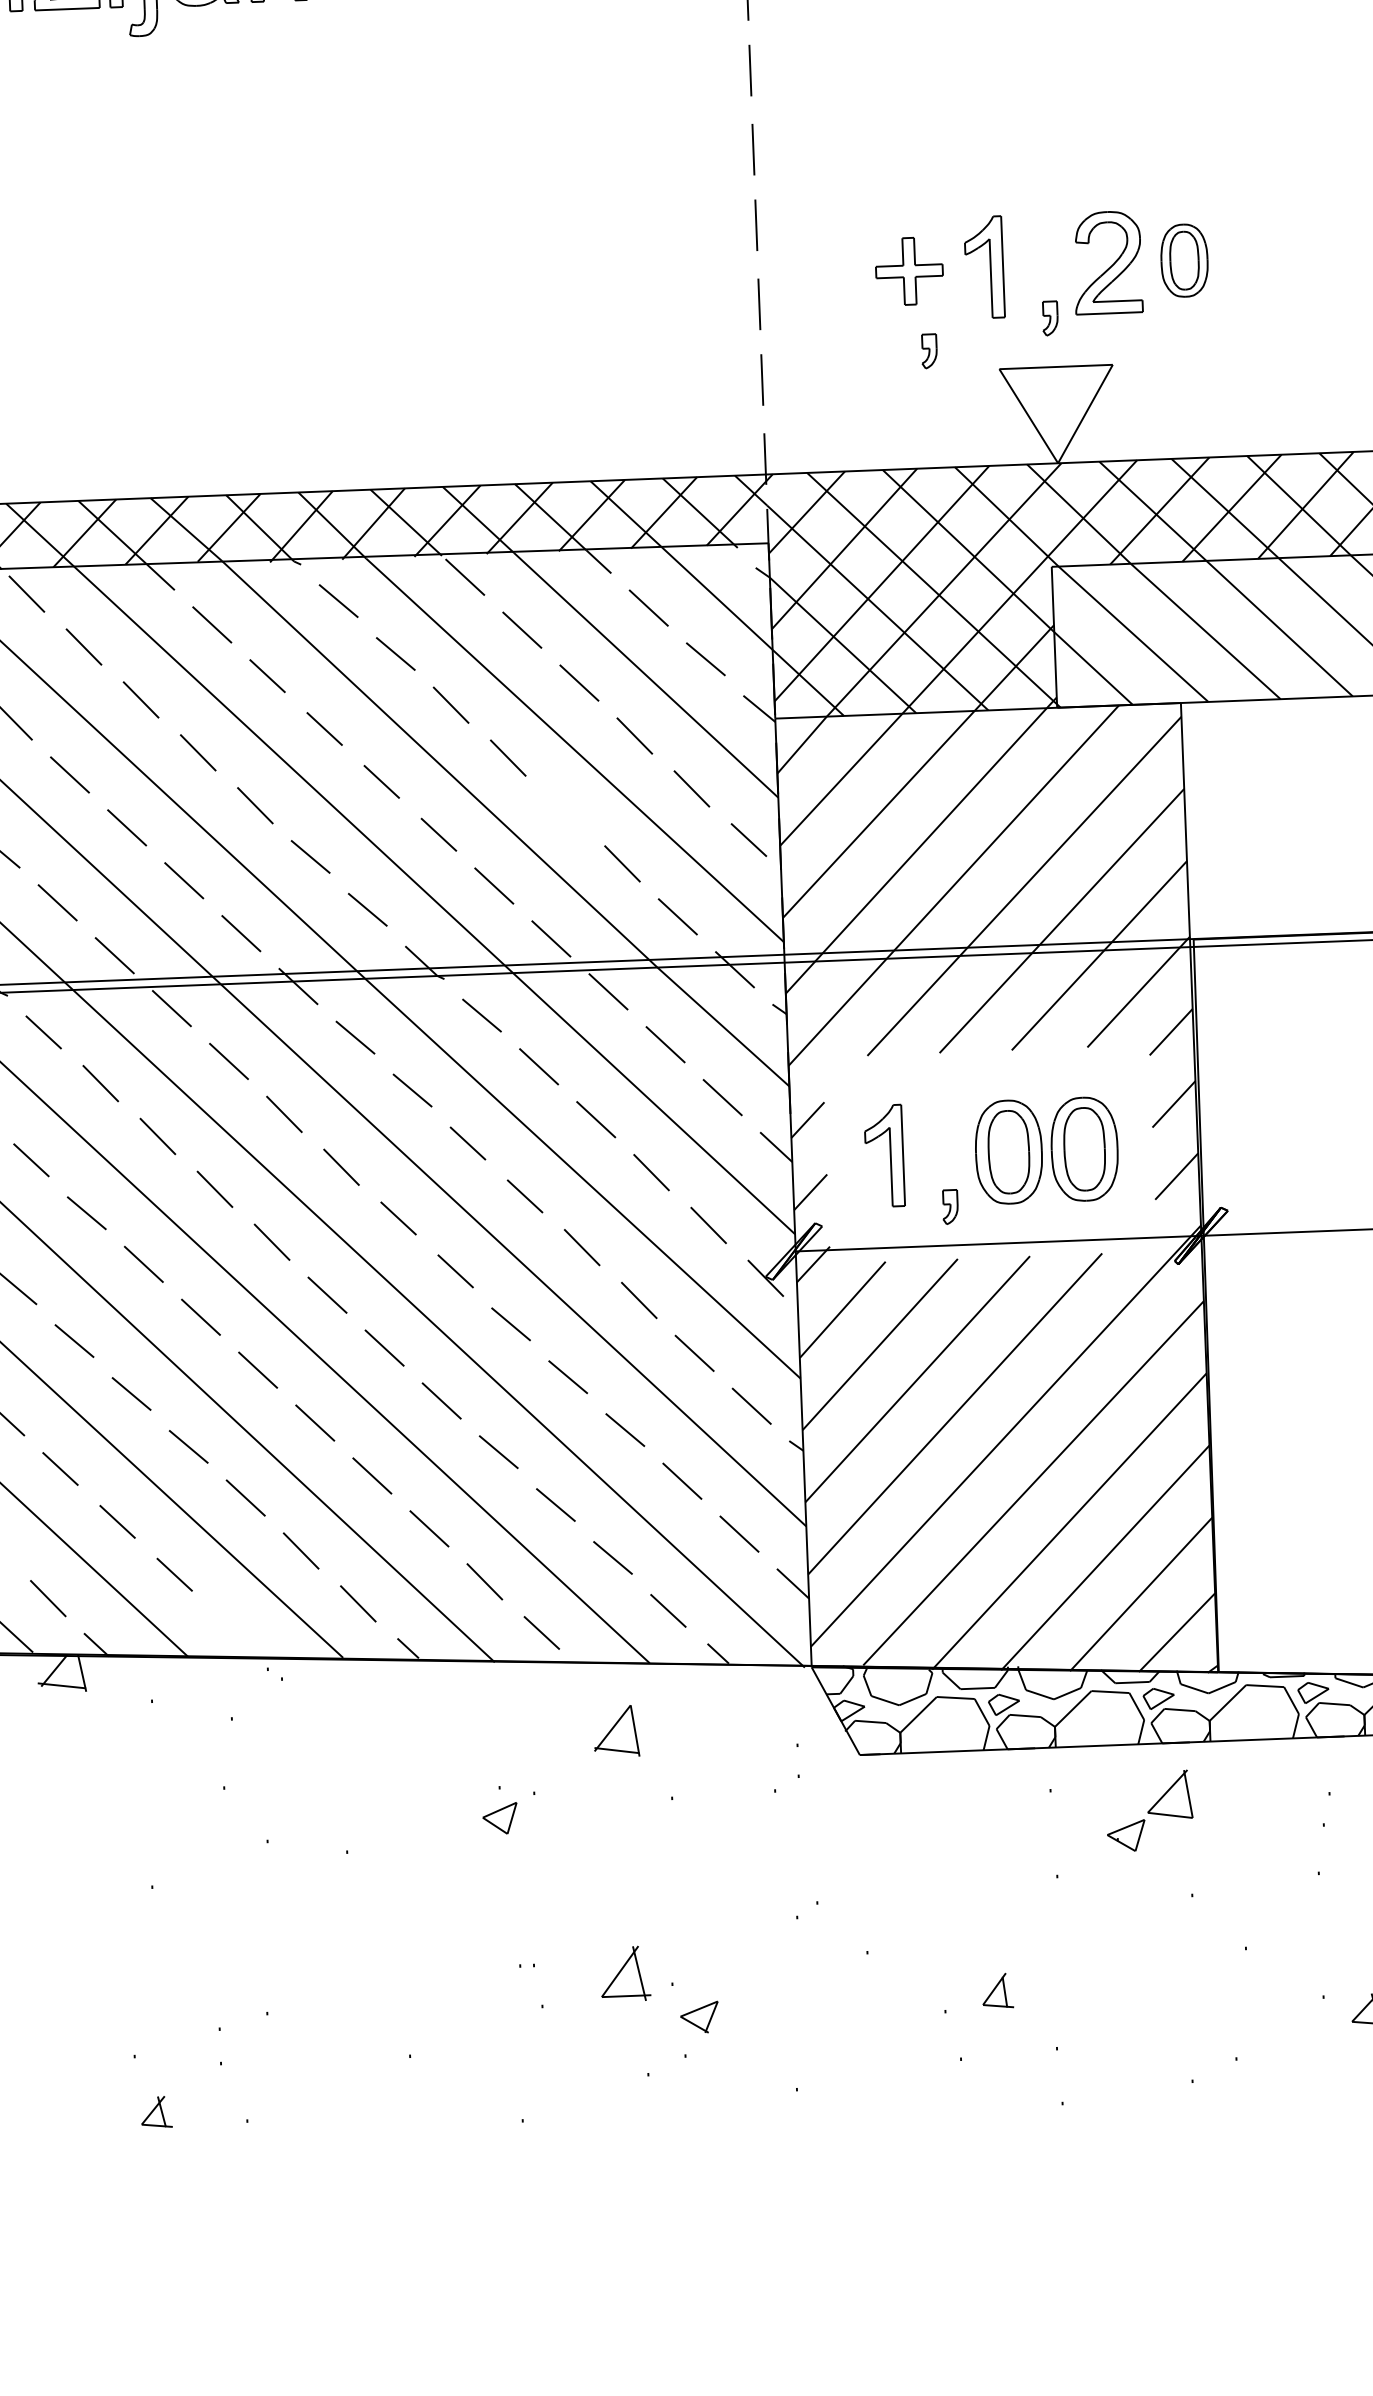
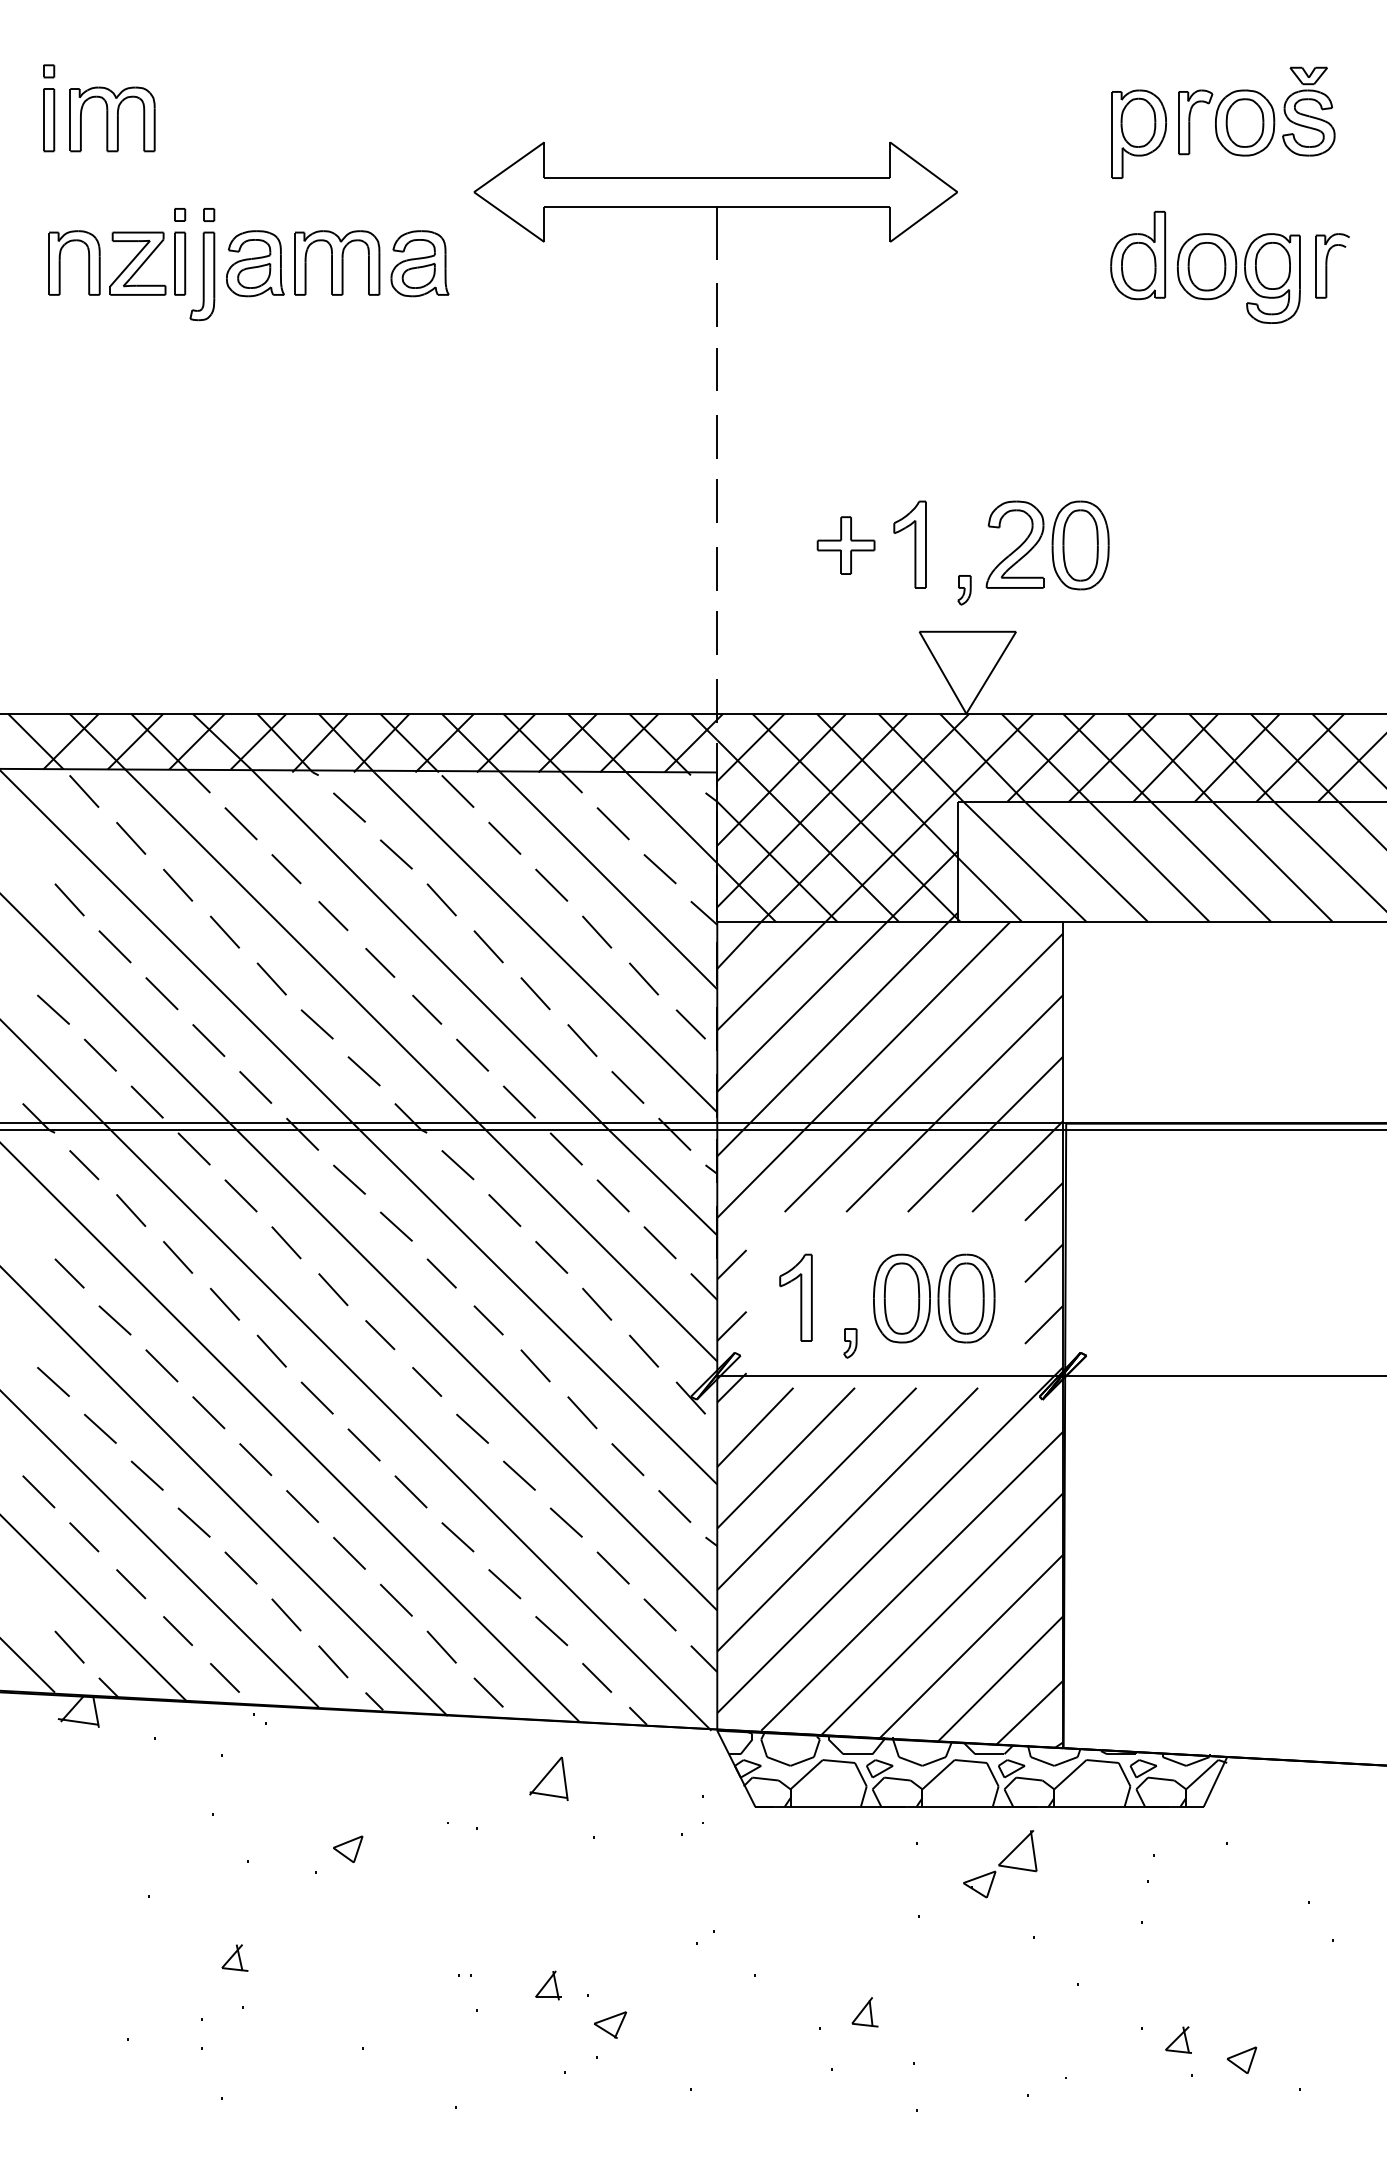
part: (1184, 260) -> (1080, 545), size x1.43
part: (929, 351) -> (860, 614), removed
line: (565, 810) -> (535, 993), added
line: (231, 1627) -> (224, 1677), added
part: (500, 1818) -> (348, 1849), moved
part: (625, 1973) -> (548, 1985), size x0.62
part: (155, 2111) -> (234, 1957), moved

